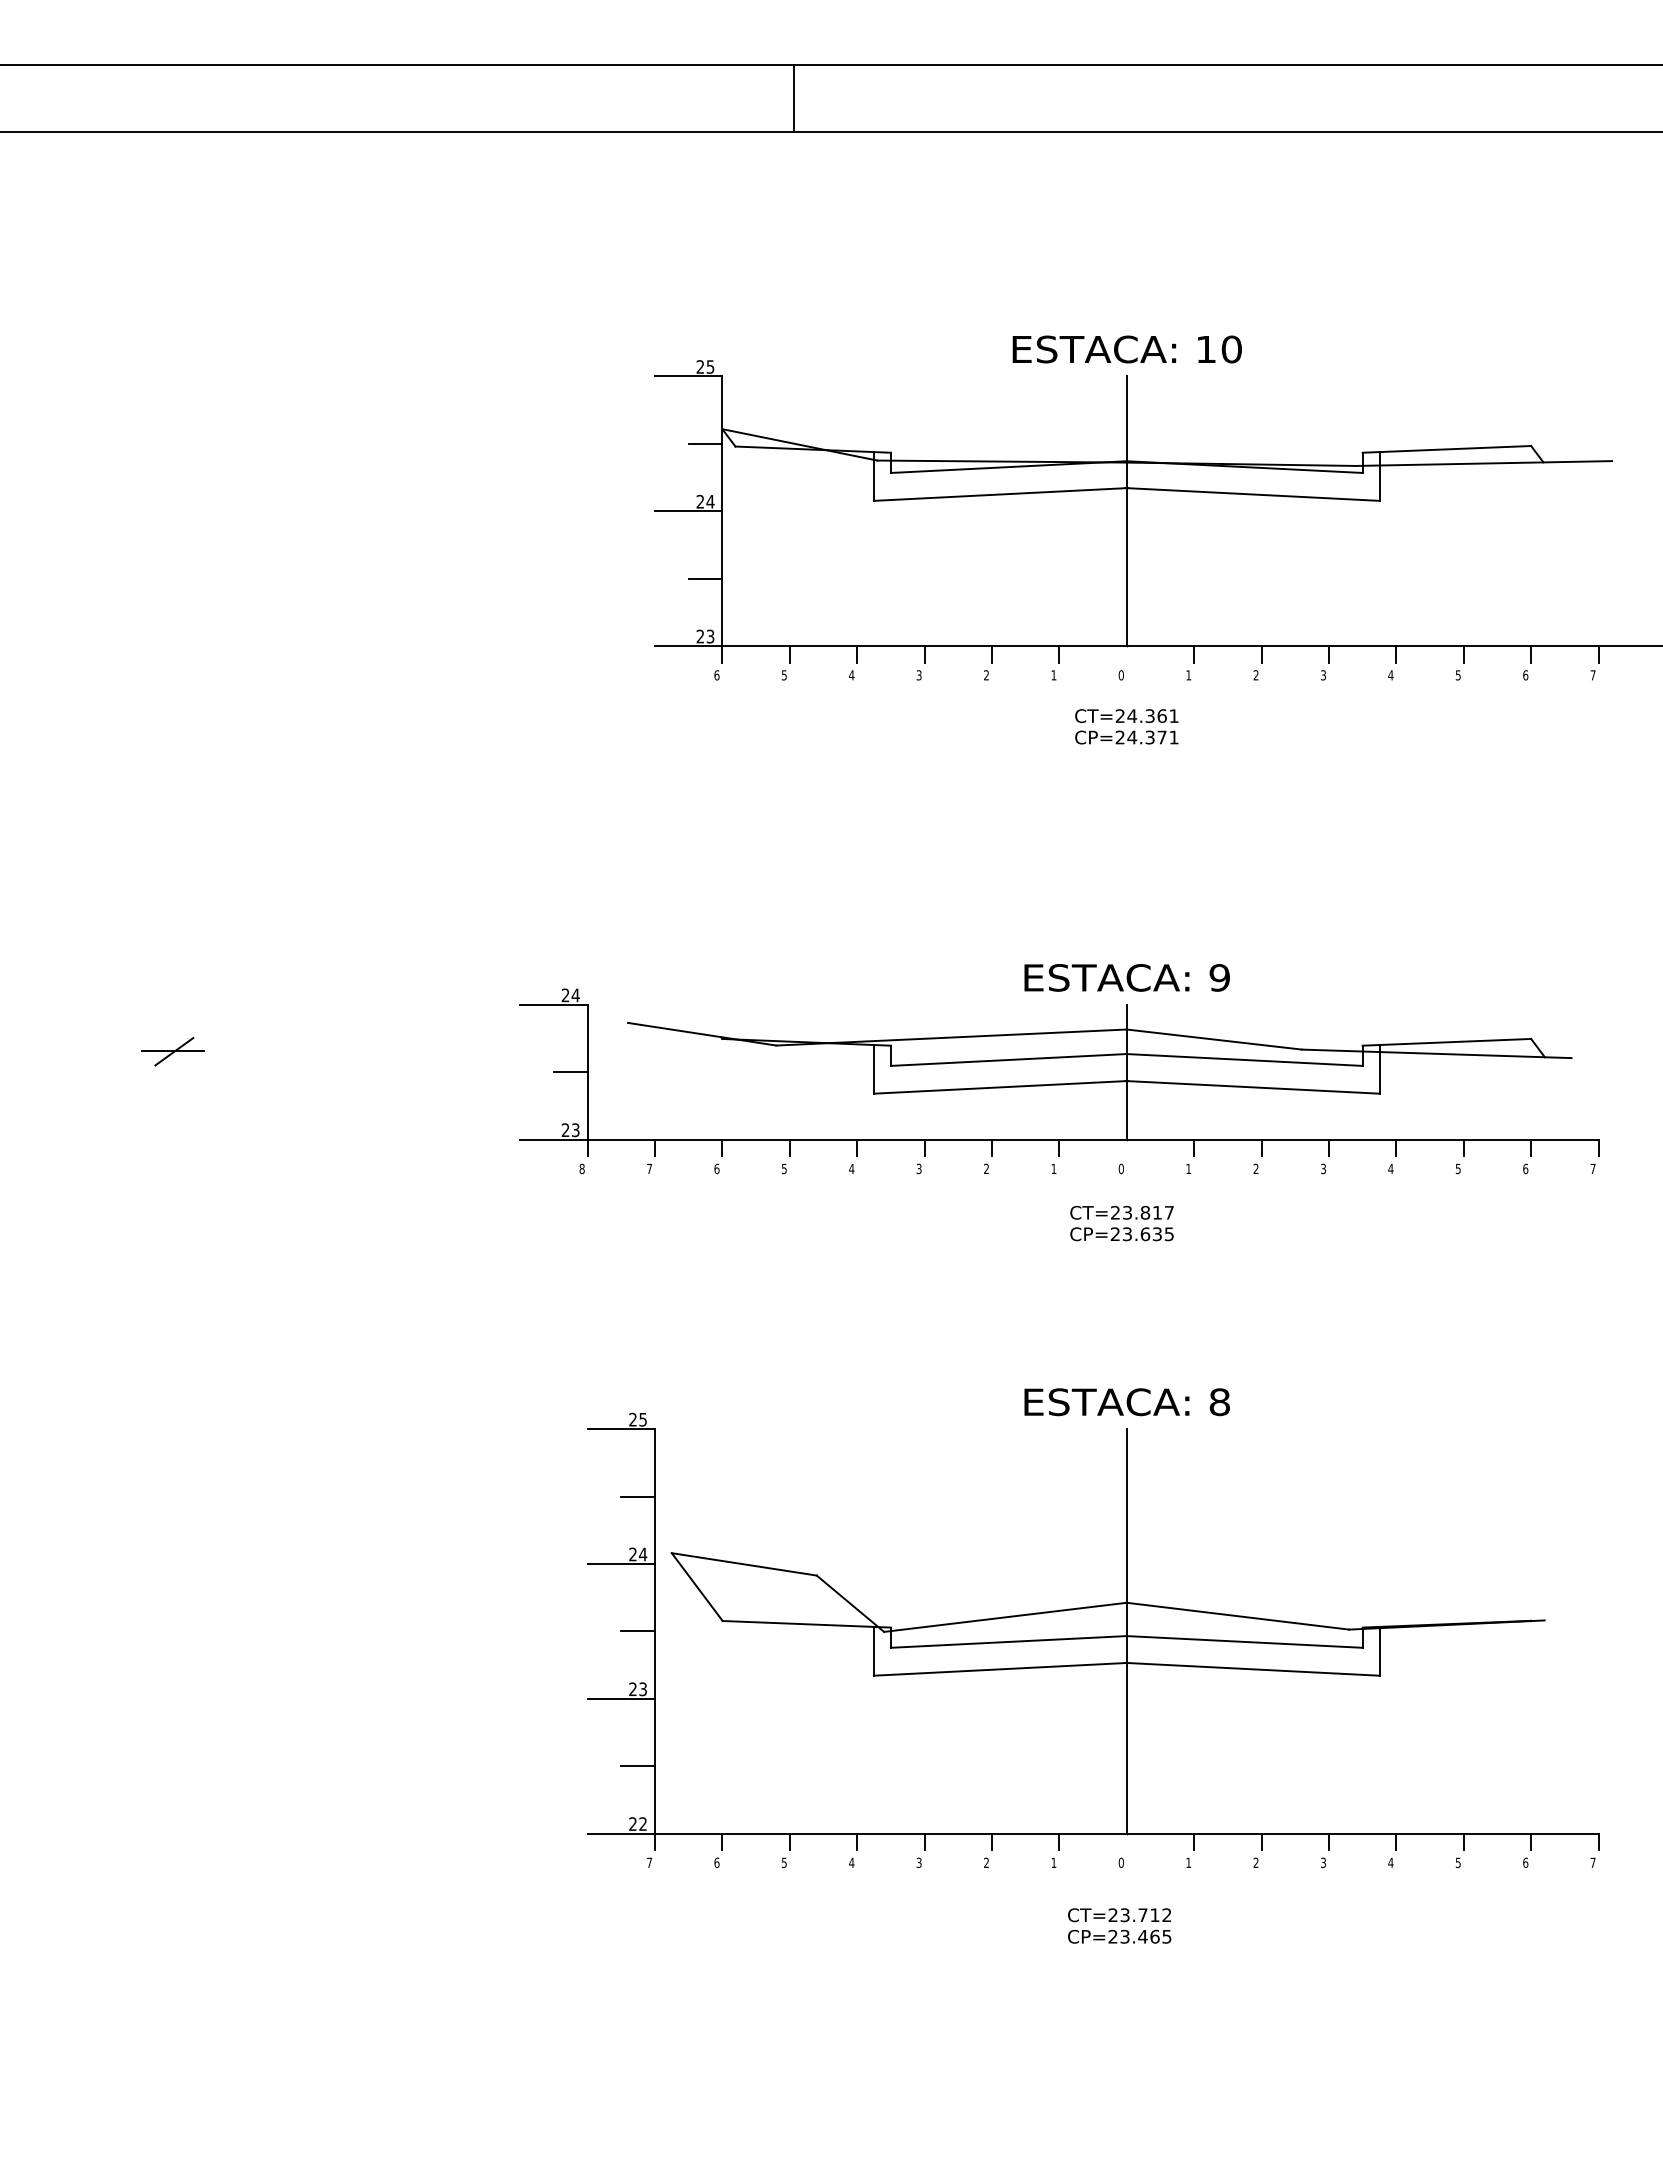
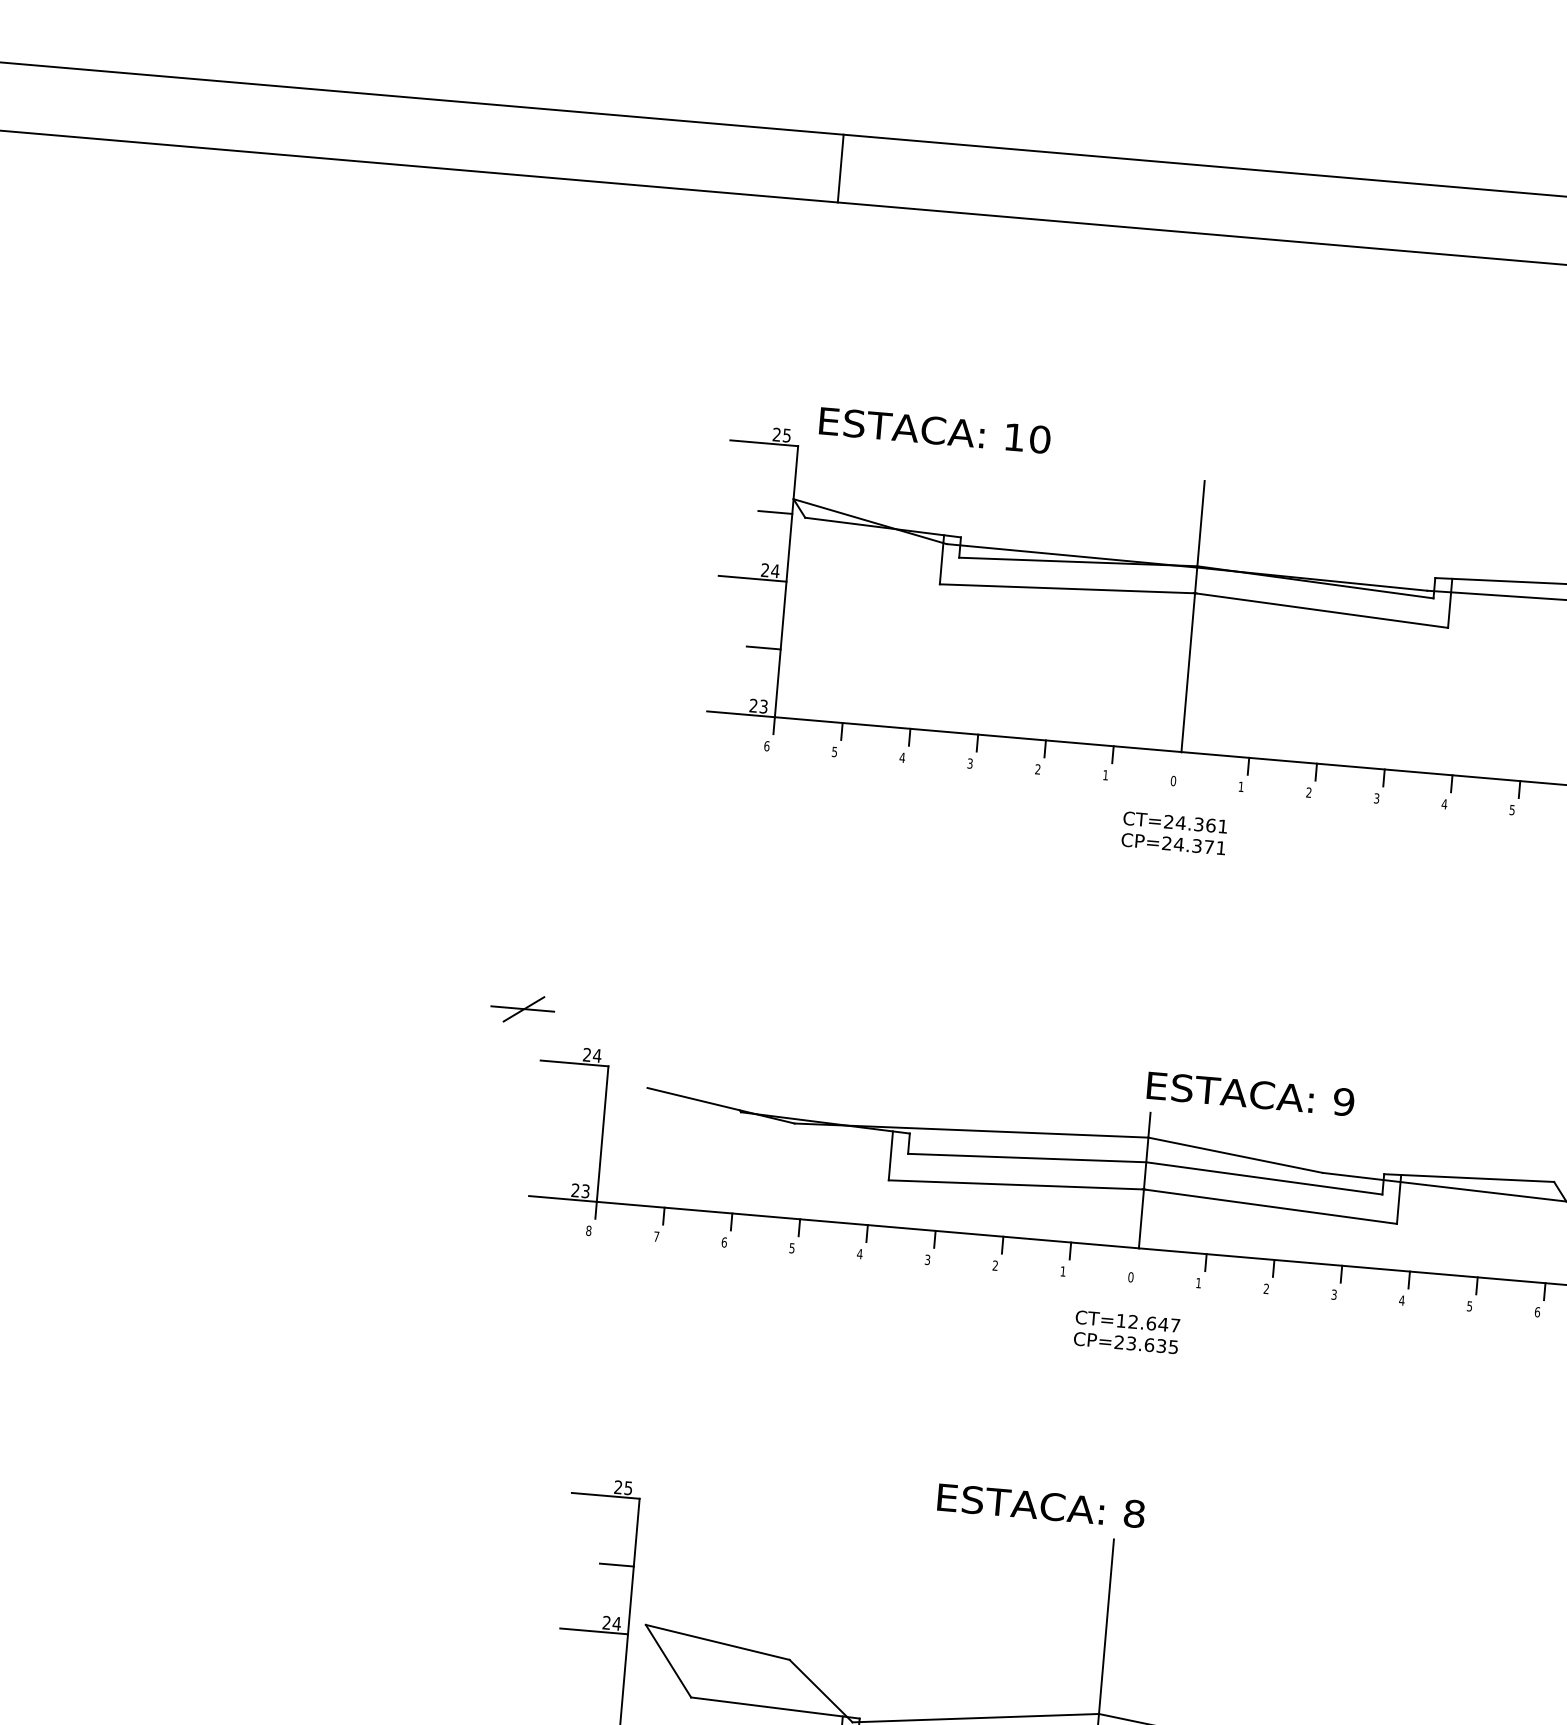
line: (793, 98) -> (840, 168), moved
text: (1126, 349) -> (934, 430), moved
text: (1126, 977) -> (1250, 1093), moved
part: (172, 1051) -> (522, 1008), moved
line: (570, 1072) -> (585, 1132), removed
text: (1136, 1212) -> (1142, 1322), CT=23.817 -> CT=12.647
text: (1126, 1402) -> (1040, 1506), moved
line: (637, 1631) -> (604, 1700), removed

